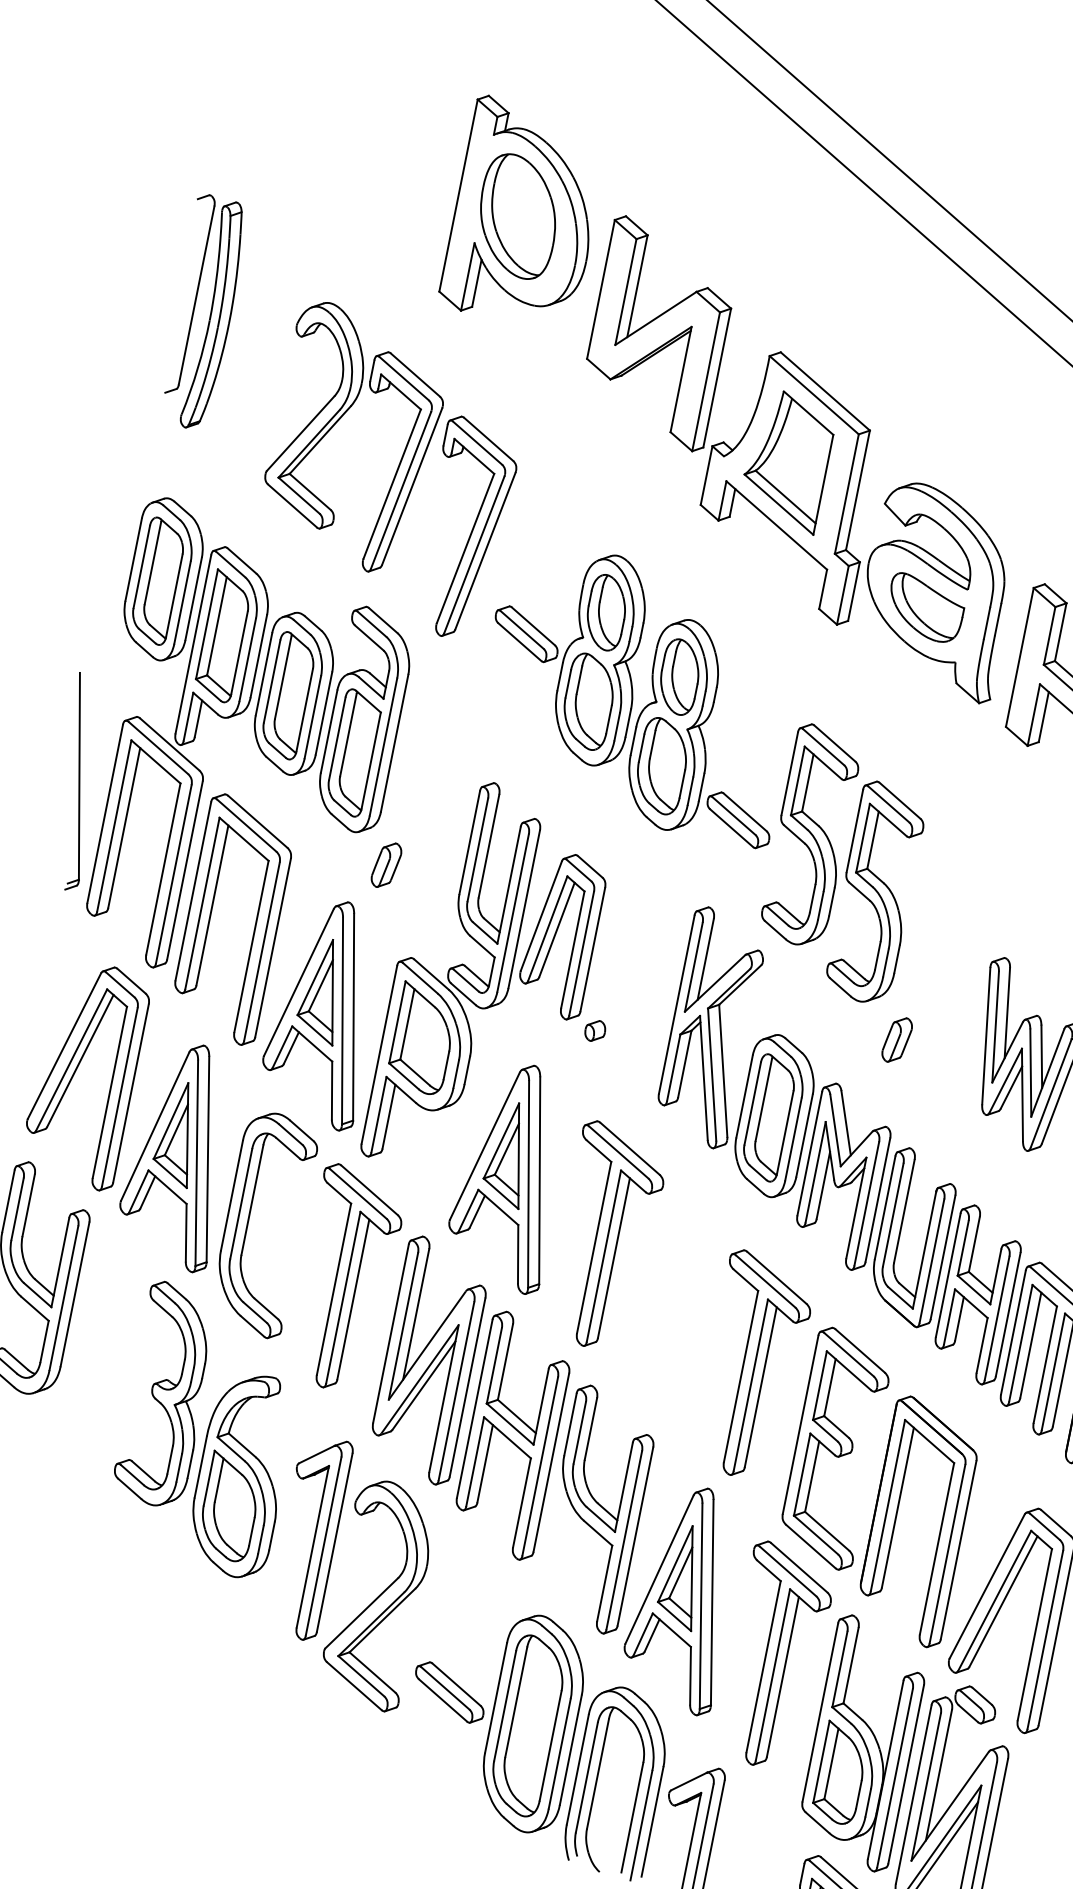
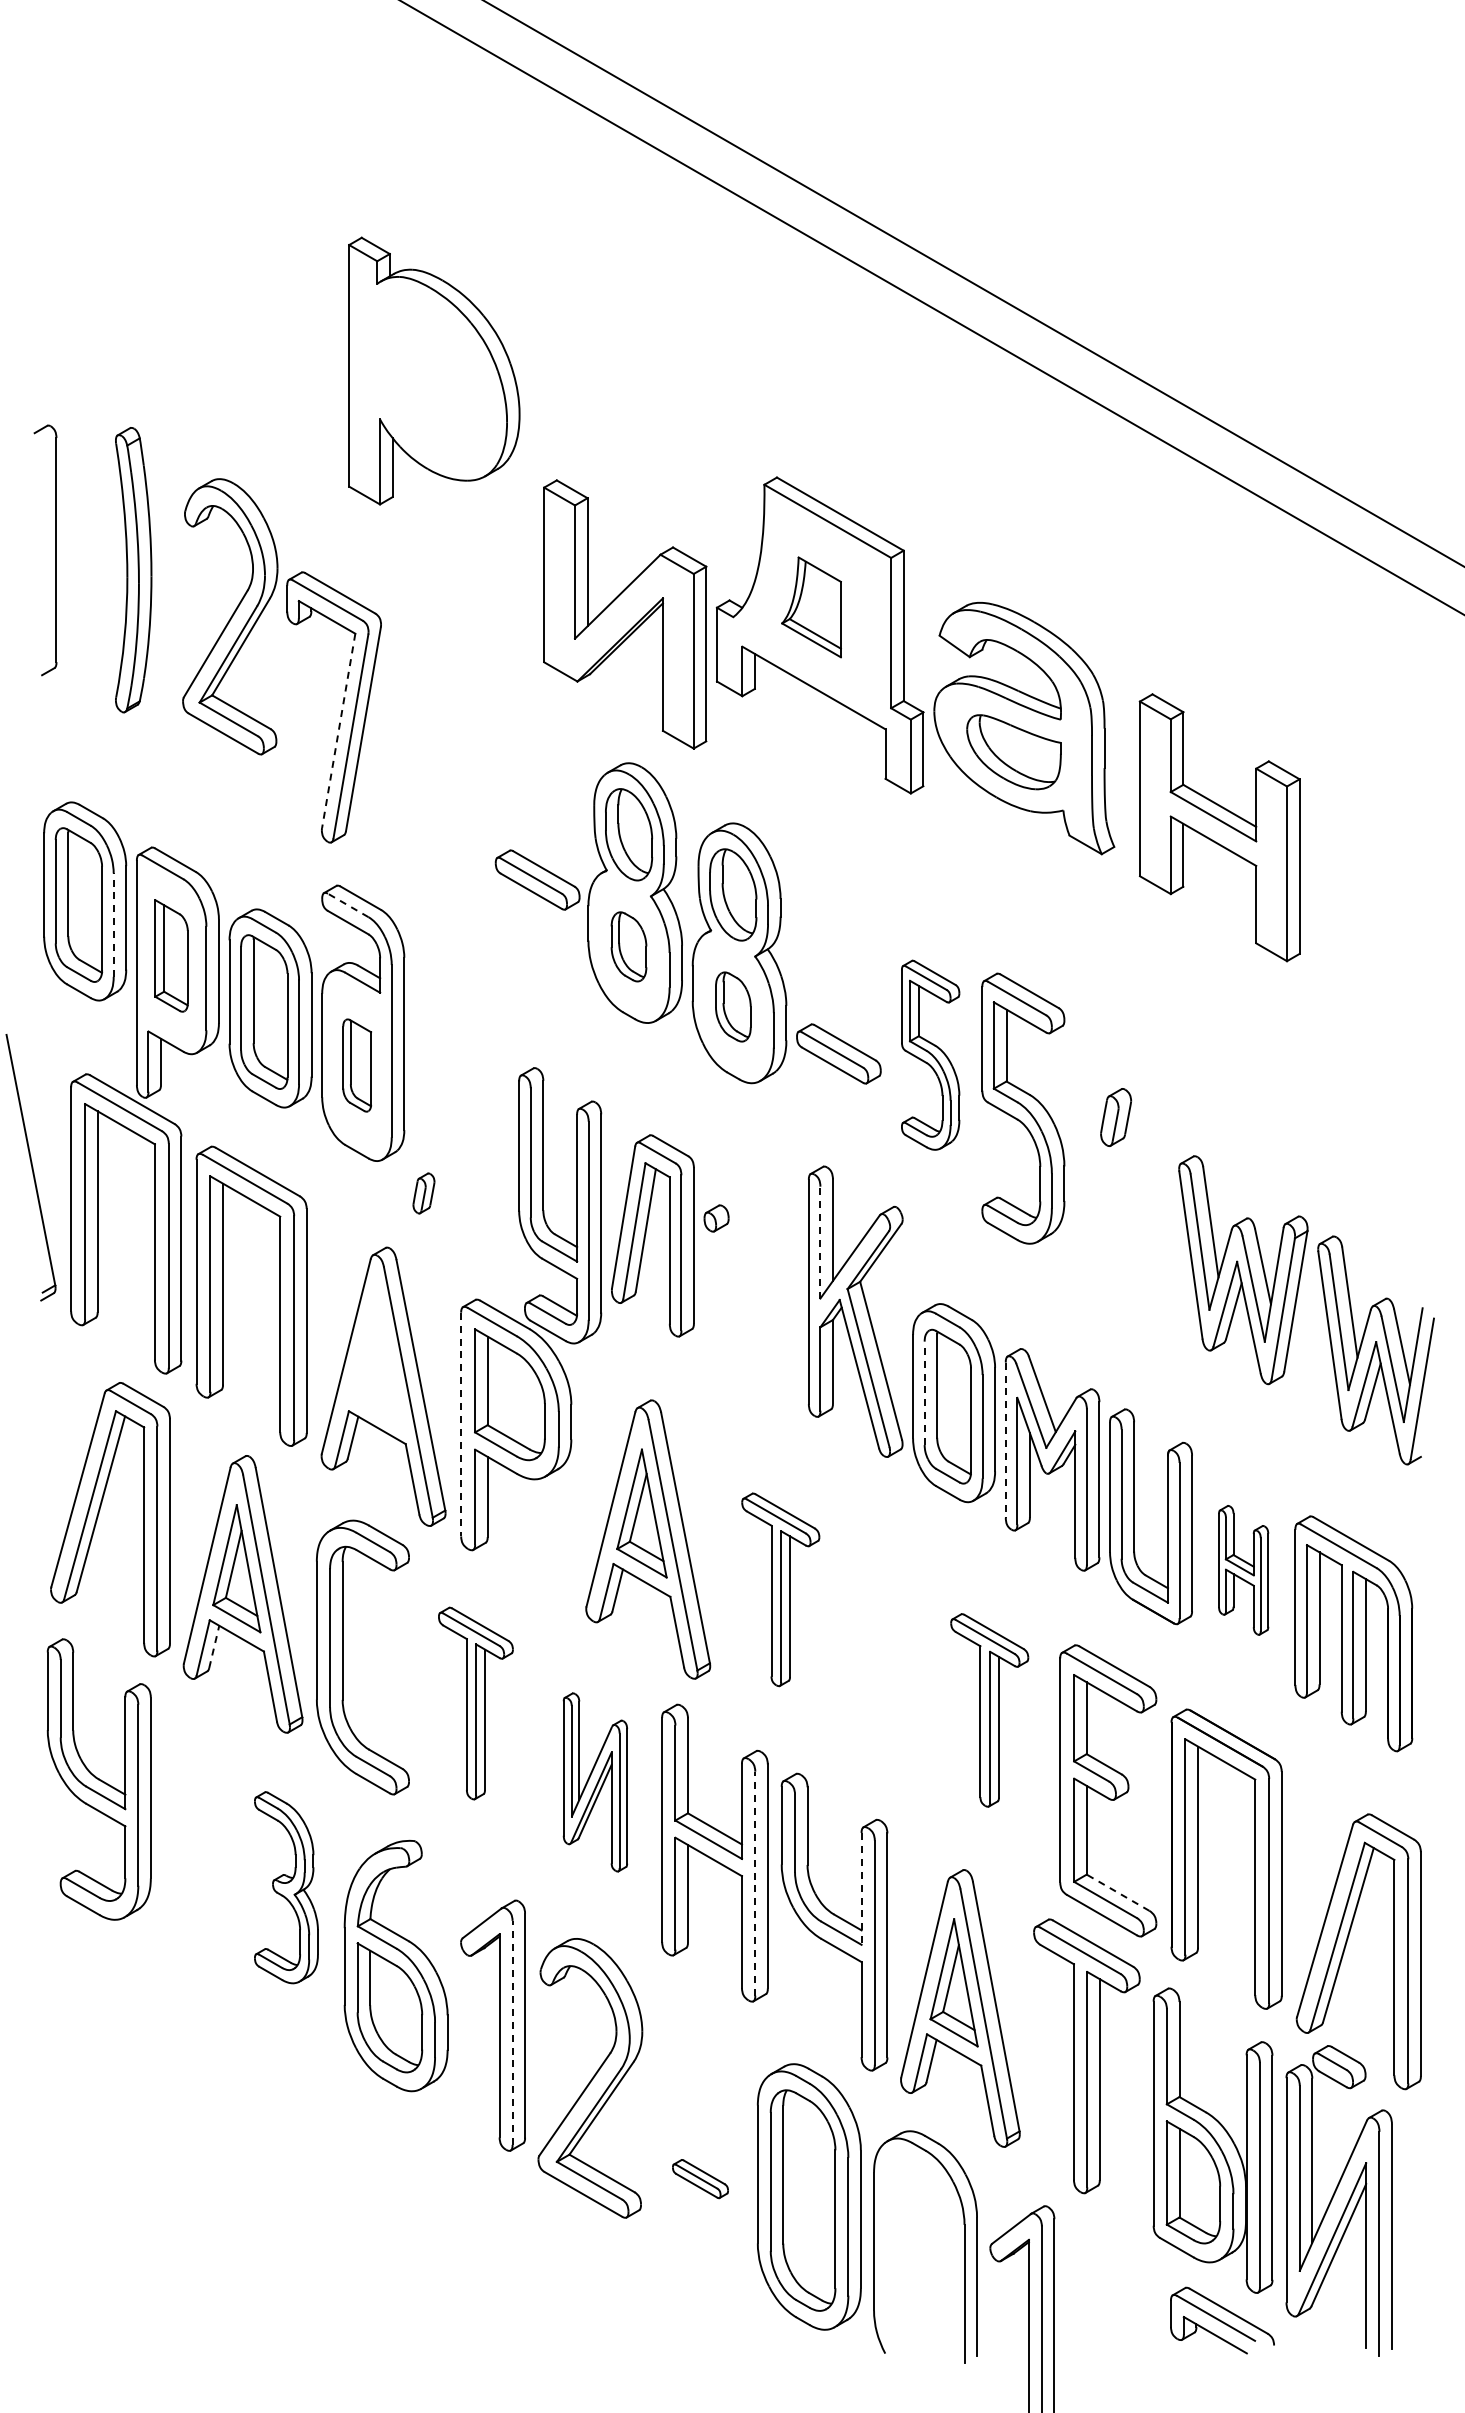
part: (518, 216) -> (426, 376), removed
part: (215, 316) -> (133, 570), moved
part: (659, 333) -> (625, 614), moved
part: (316, 414) -> (230, 616), moved
part: (787, 461) -> (811, 607), size x0.6
line: (392, 483) -> (338, 730), solid -> dashed
part: (470, 531) -> (445, 769), removed
line: (182, 602) -> (113, 925), solid -> dashed
line: (371, 624) -> (347, 905), solid -> dashed
part: (223, 636) -> (171, 955), size x0.7
part: (588, 701) -> (628, 946), size x0.6
part: (354, 752) -> (357, 1065), size x0.6
part: (662, 765) -> (733, 1006), size x0.6
part: (811, 836) -> (930, 1055), size x0.7
part: (386, 865) -> (423, 1193), size x0.7
line: (693, 967) -> (820, 1242), solid -> dashed
part: (323, 990) -> (377, 1360), removed
part: (595, 1030) -> (716, 1218), moved
part: (897, 1040) -> (1116, 1117), moved
line: (379, 1054) -> (461, 1424), solid -> dashed
line: (752, 1103) -> (924, 1393), solid -> dashed
line: (809, 1153) -> (1005, 1440), solid -> dashed
line: (148, 1192) -> (214, 1646), solid -> dashed
part: (607, 1236) -> (780, 1589), size x0.7
part: (346, 1278) -> (475, 1703), size x0.7
part: (978, 1295) -> (1243, 1570), size x0.6
part: (429, 1360) -> (595, 1782), size x0.6
part: (753, 1366) -> (989, 1710), size x0.7
part: (167, 1395) -> (286, 1887), size x0.7
line: (540, 1466) -> (755, 1883), solid -> dashed
line: (623, 1487) -> (861, 1888), solid -> dashed
line: (826, 1530) -> (1117, 1892), solid -> dashed
line: (323, 1546) -> (512, 2032), solid -> dashed
part: (449, 1692) -> (700, 2178), size x0.6
part: (596, 1787) -> (900, 2258), removed

